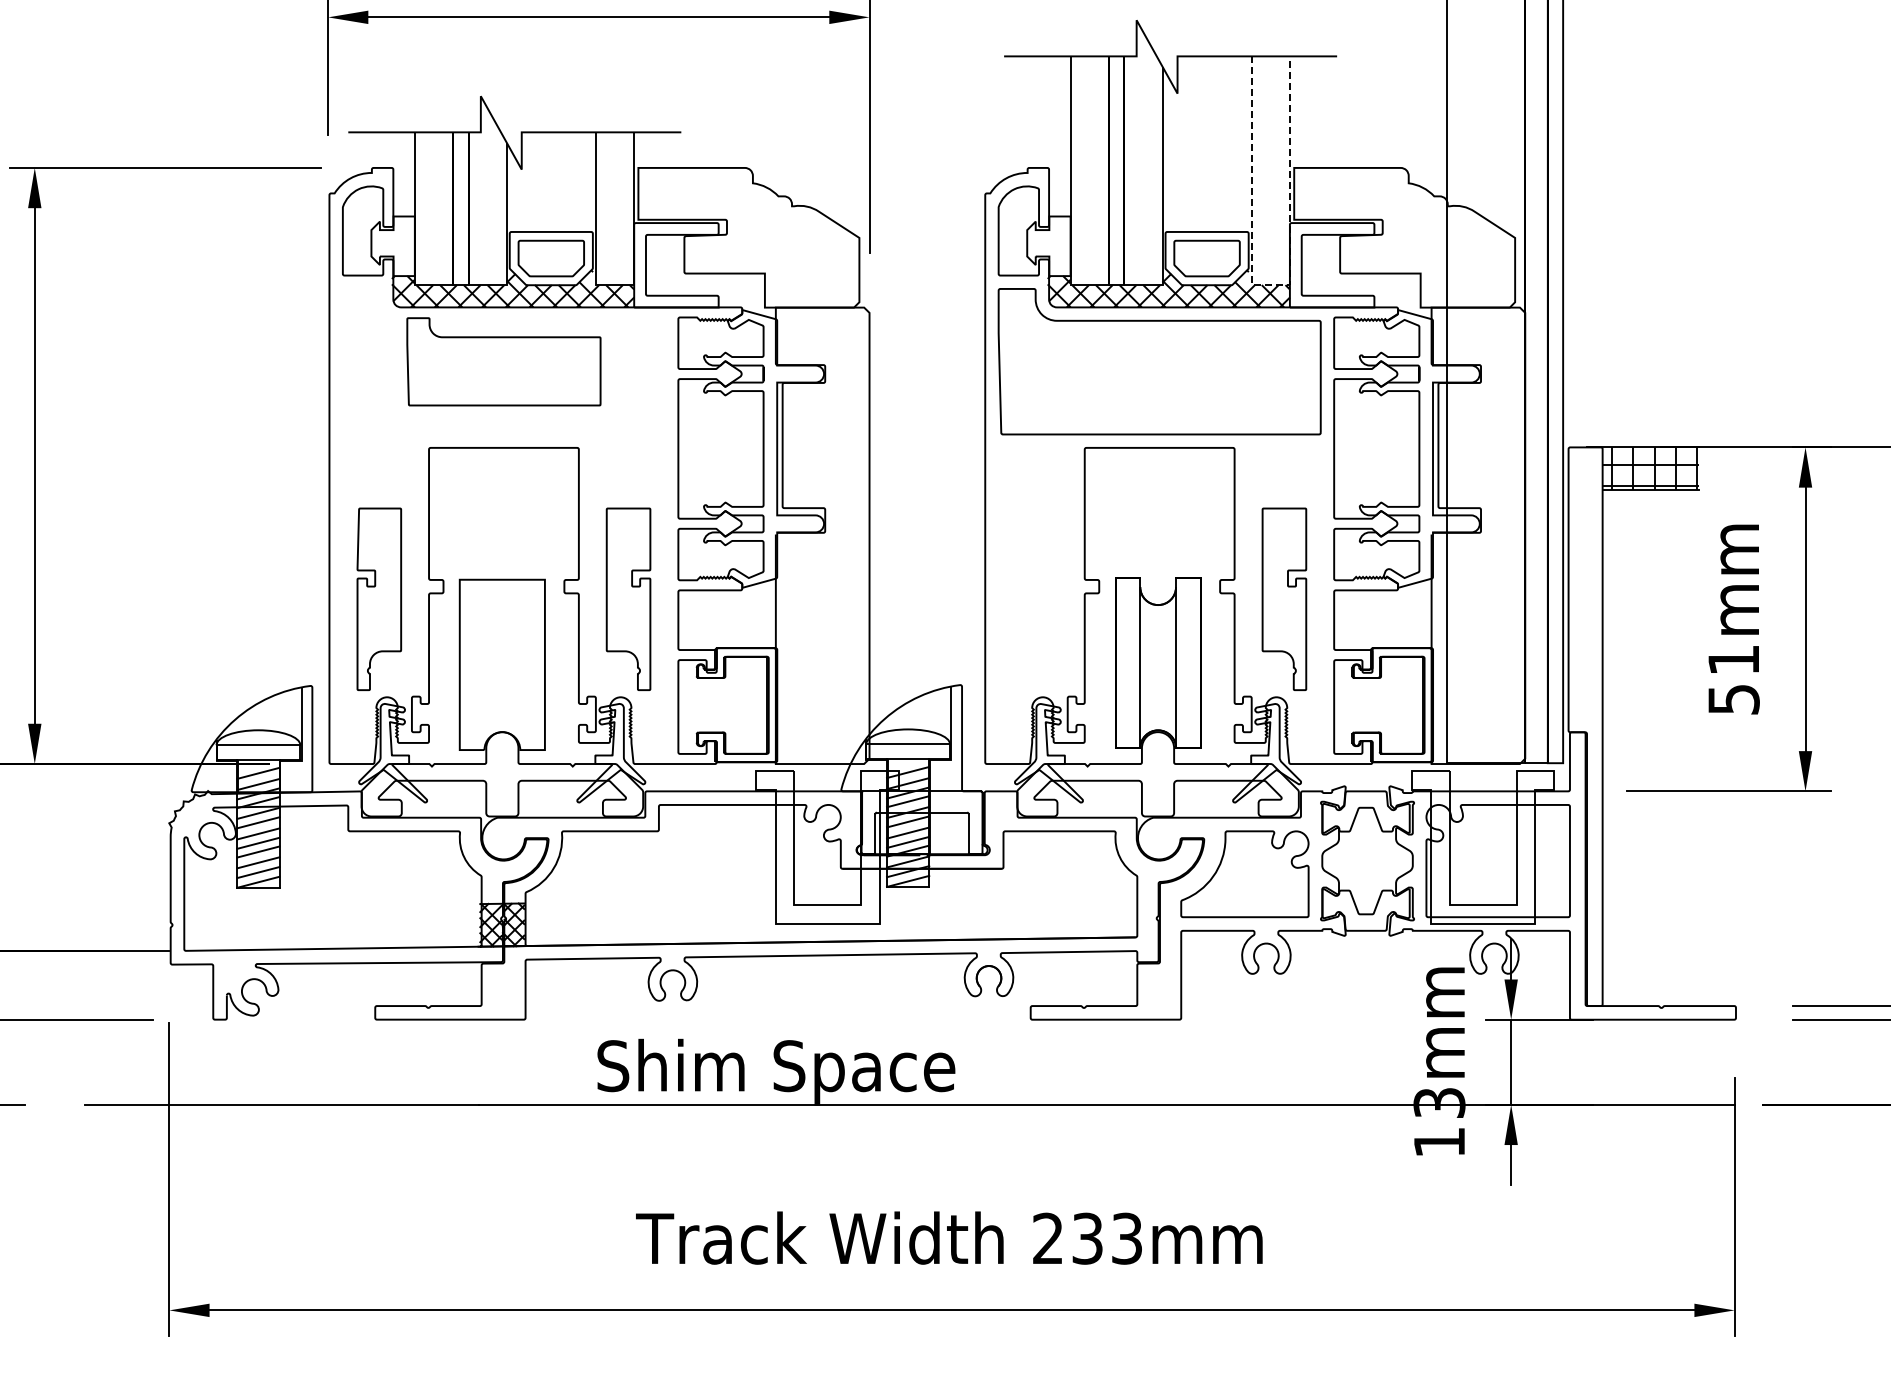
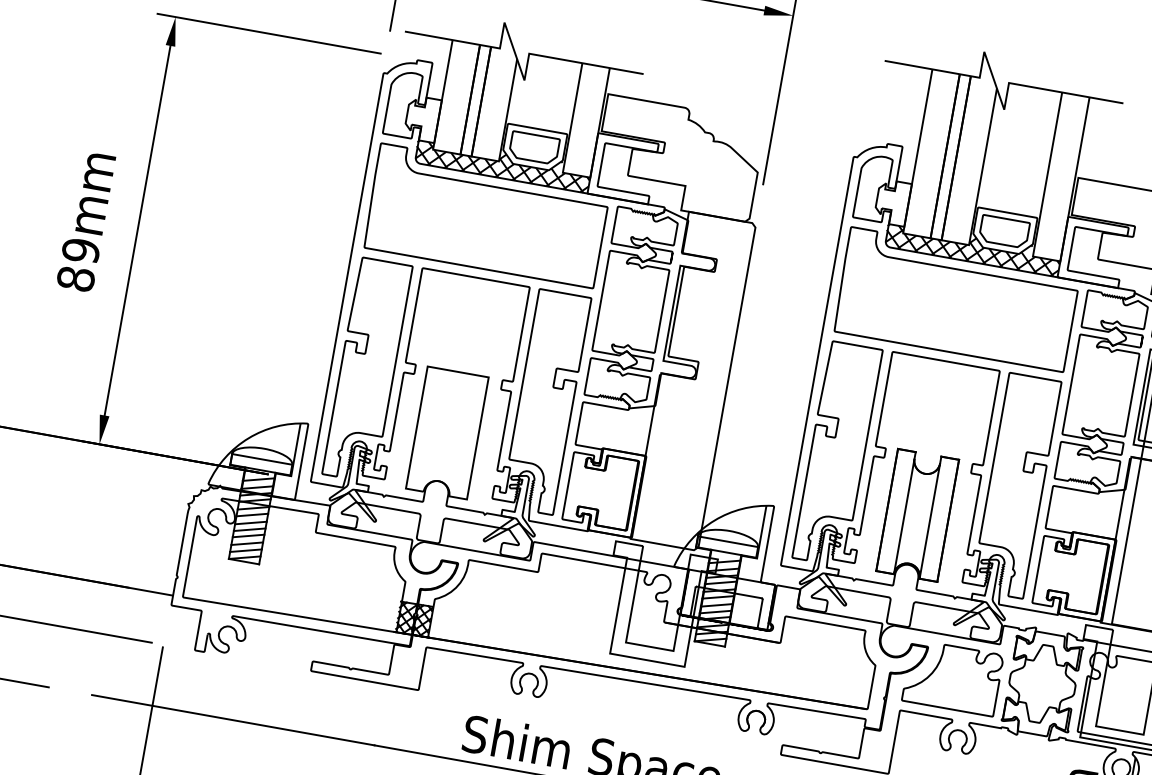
line: (1271, 285) -> (1047, 259), dashed -> solid
part: (503, 361) -> (486, 215), size x1.67
part: (379, 599) -> (367, 370), size x1.67
part: (628, 599) -> (546, 402), size x1.67
part: (1034, 599) -> (837, 454), added
part: (1284, 599) -> (1016, 485), size x1.67

